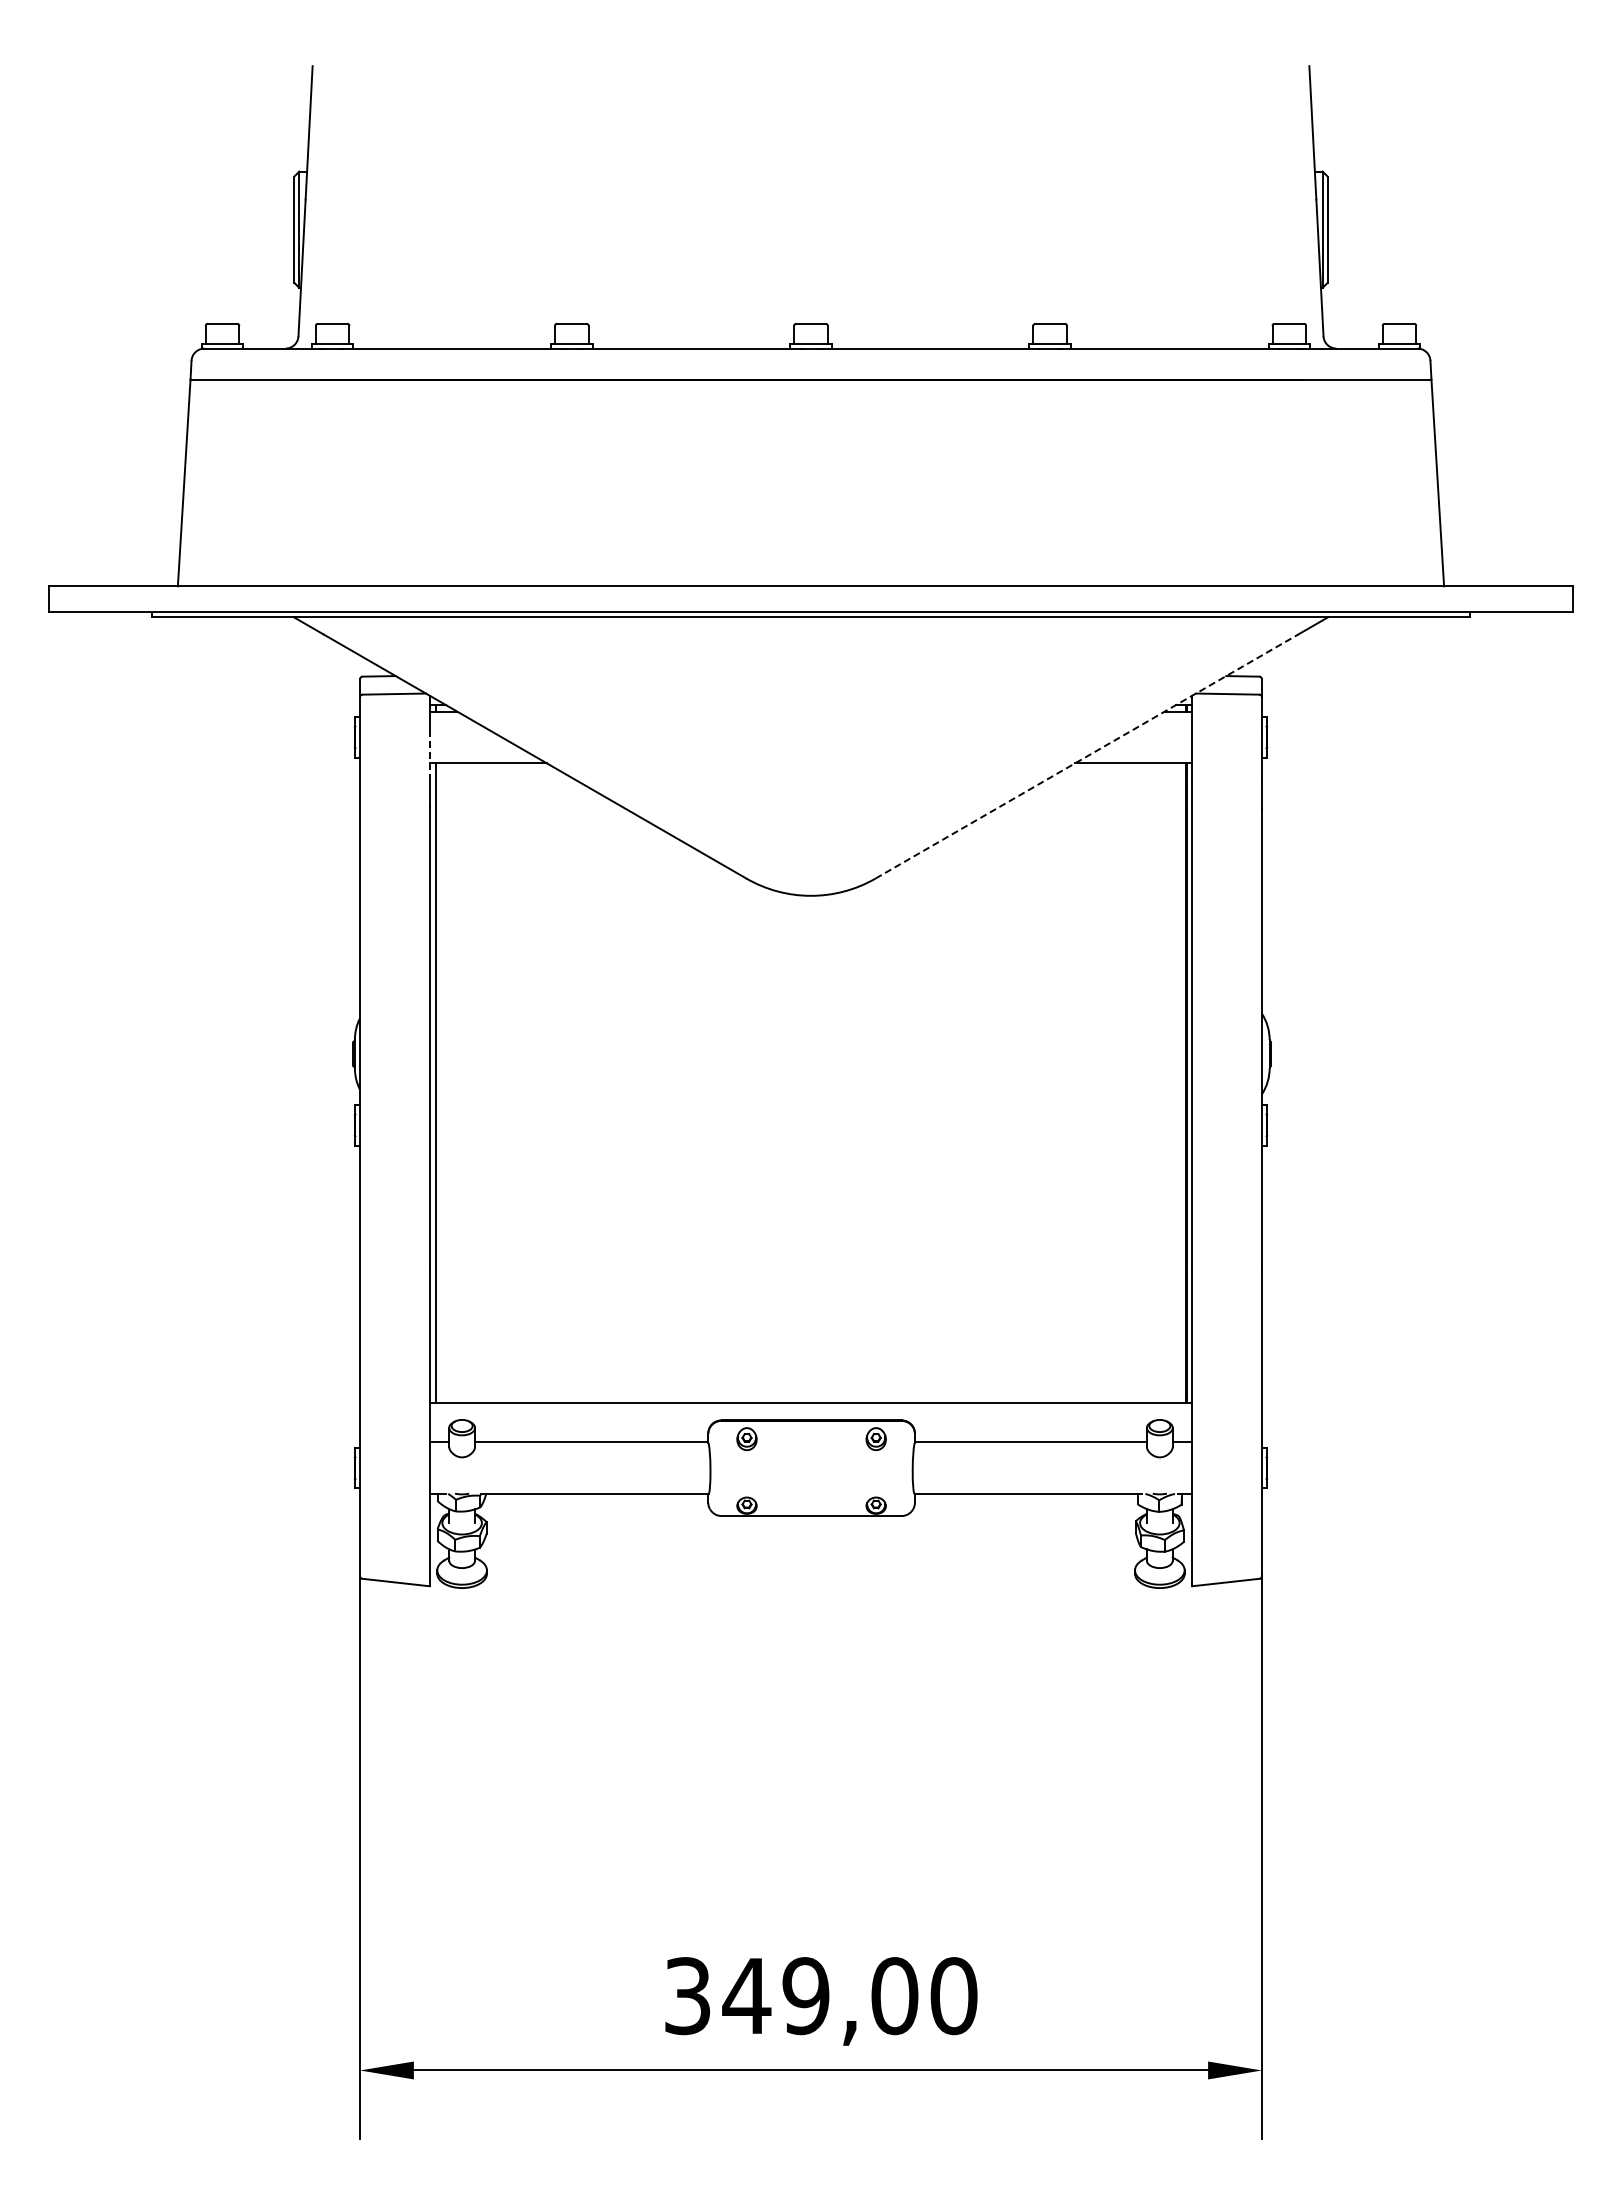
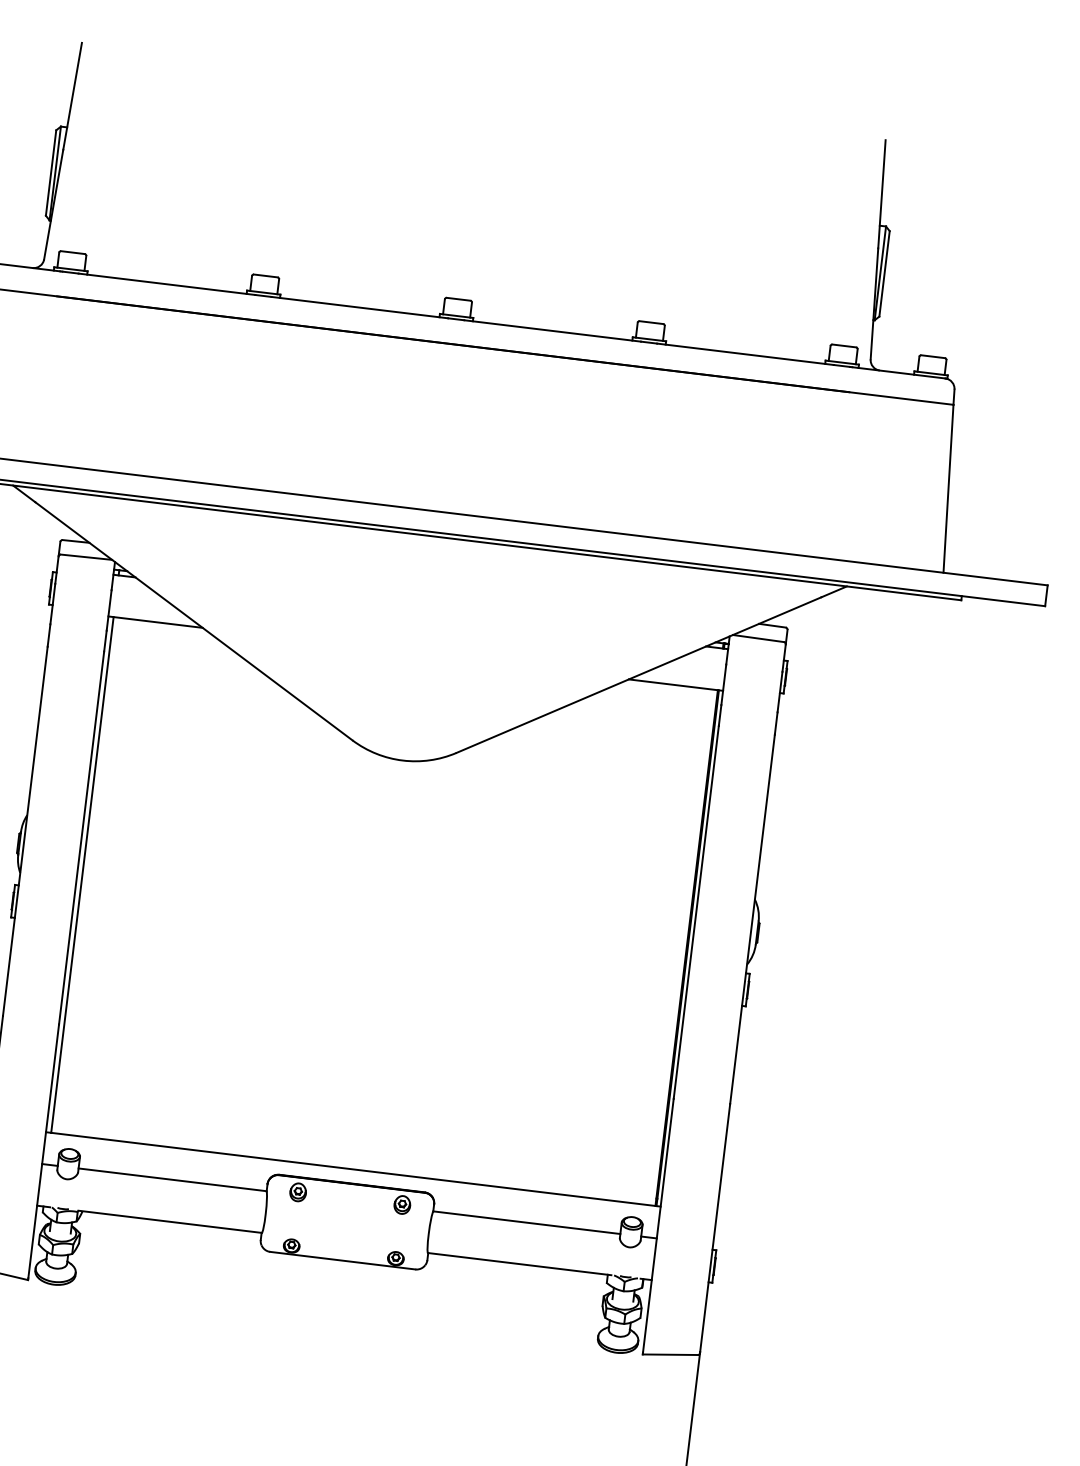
line: (429, 755) -> (108, 610), dashed -> solid
line: (1087, 756) -> (639, 675), dashed -> solid

